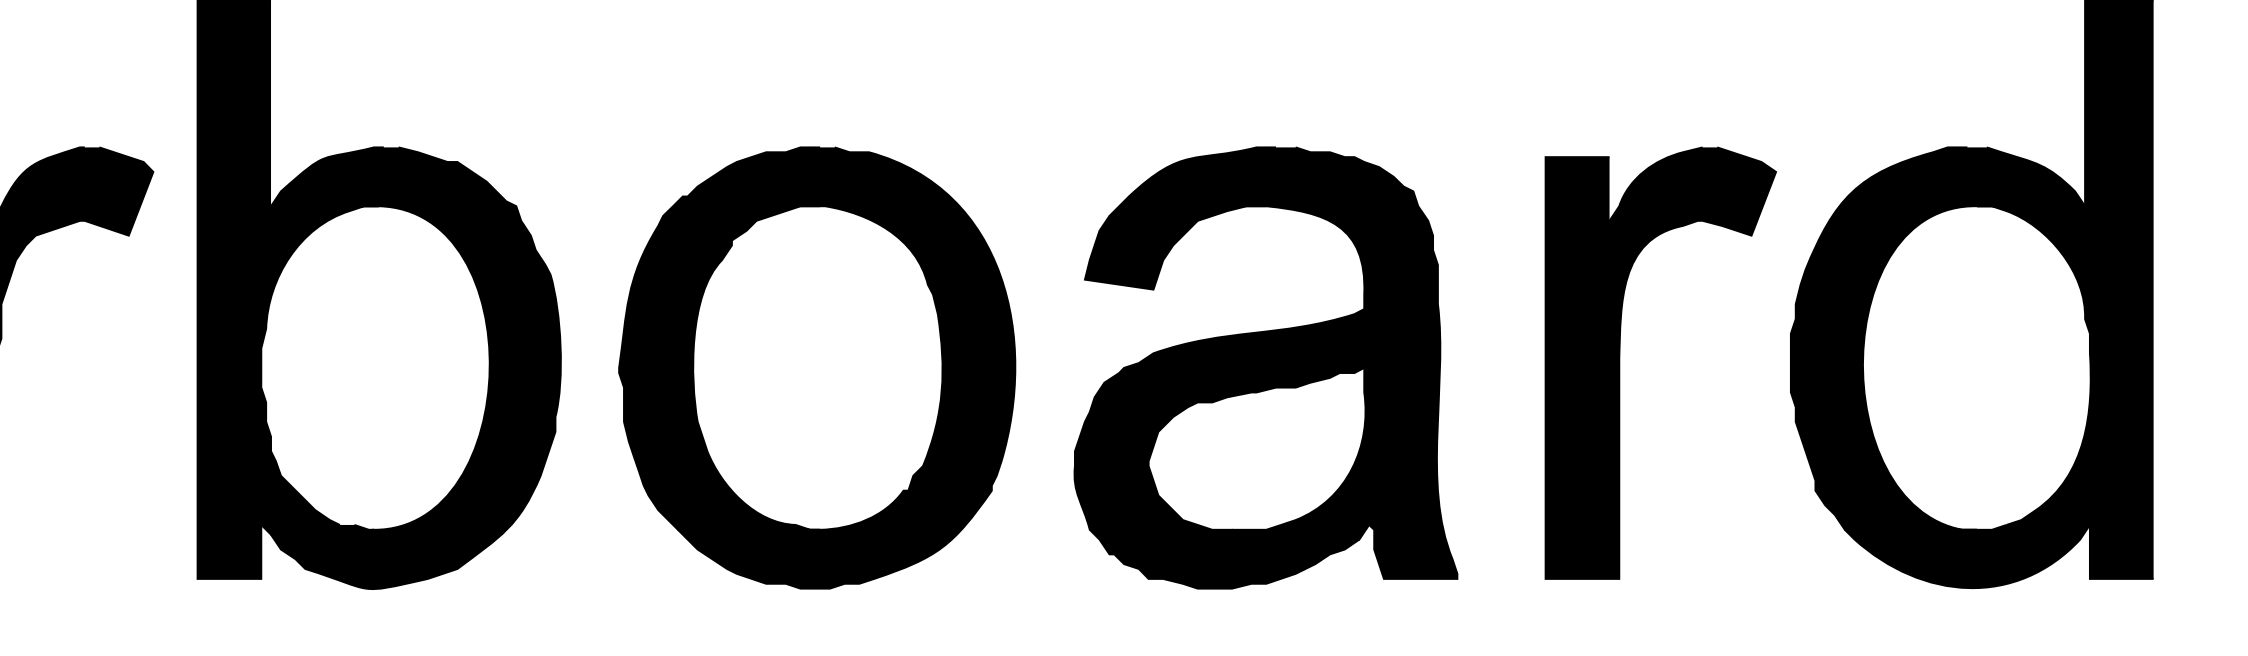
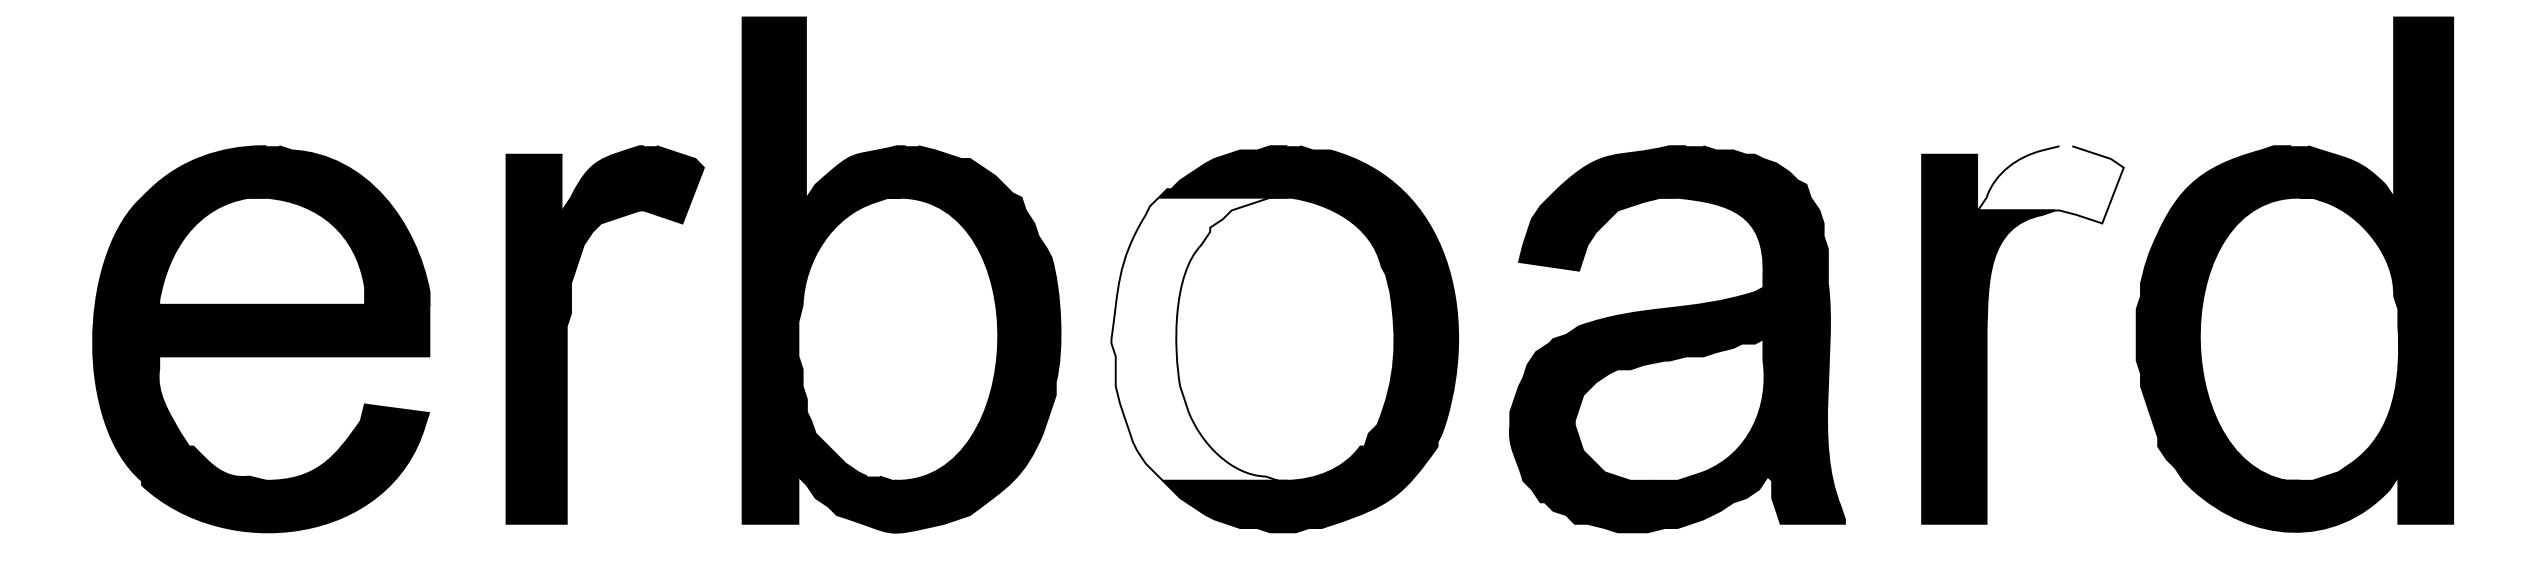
fill: (1692, 191) -> (2050, 184), removed
fill: (719, 367) -> (1199, 338), removed

